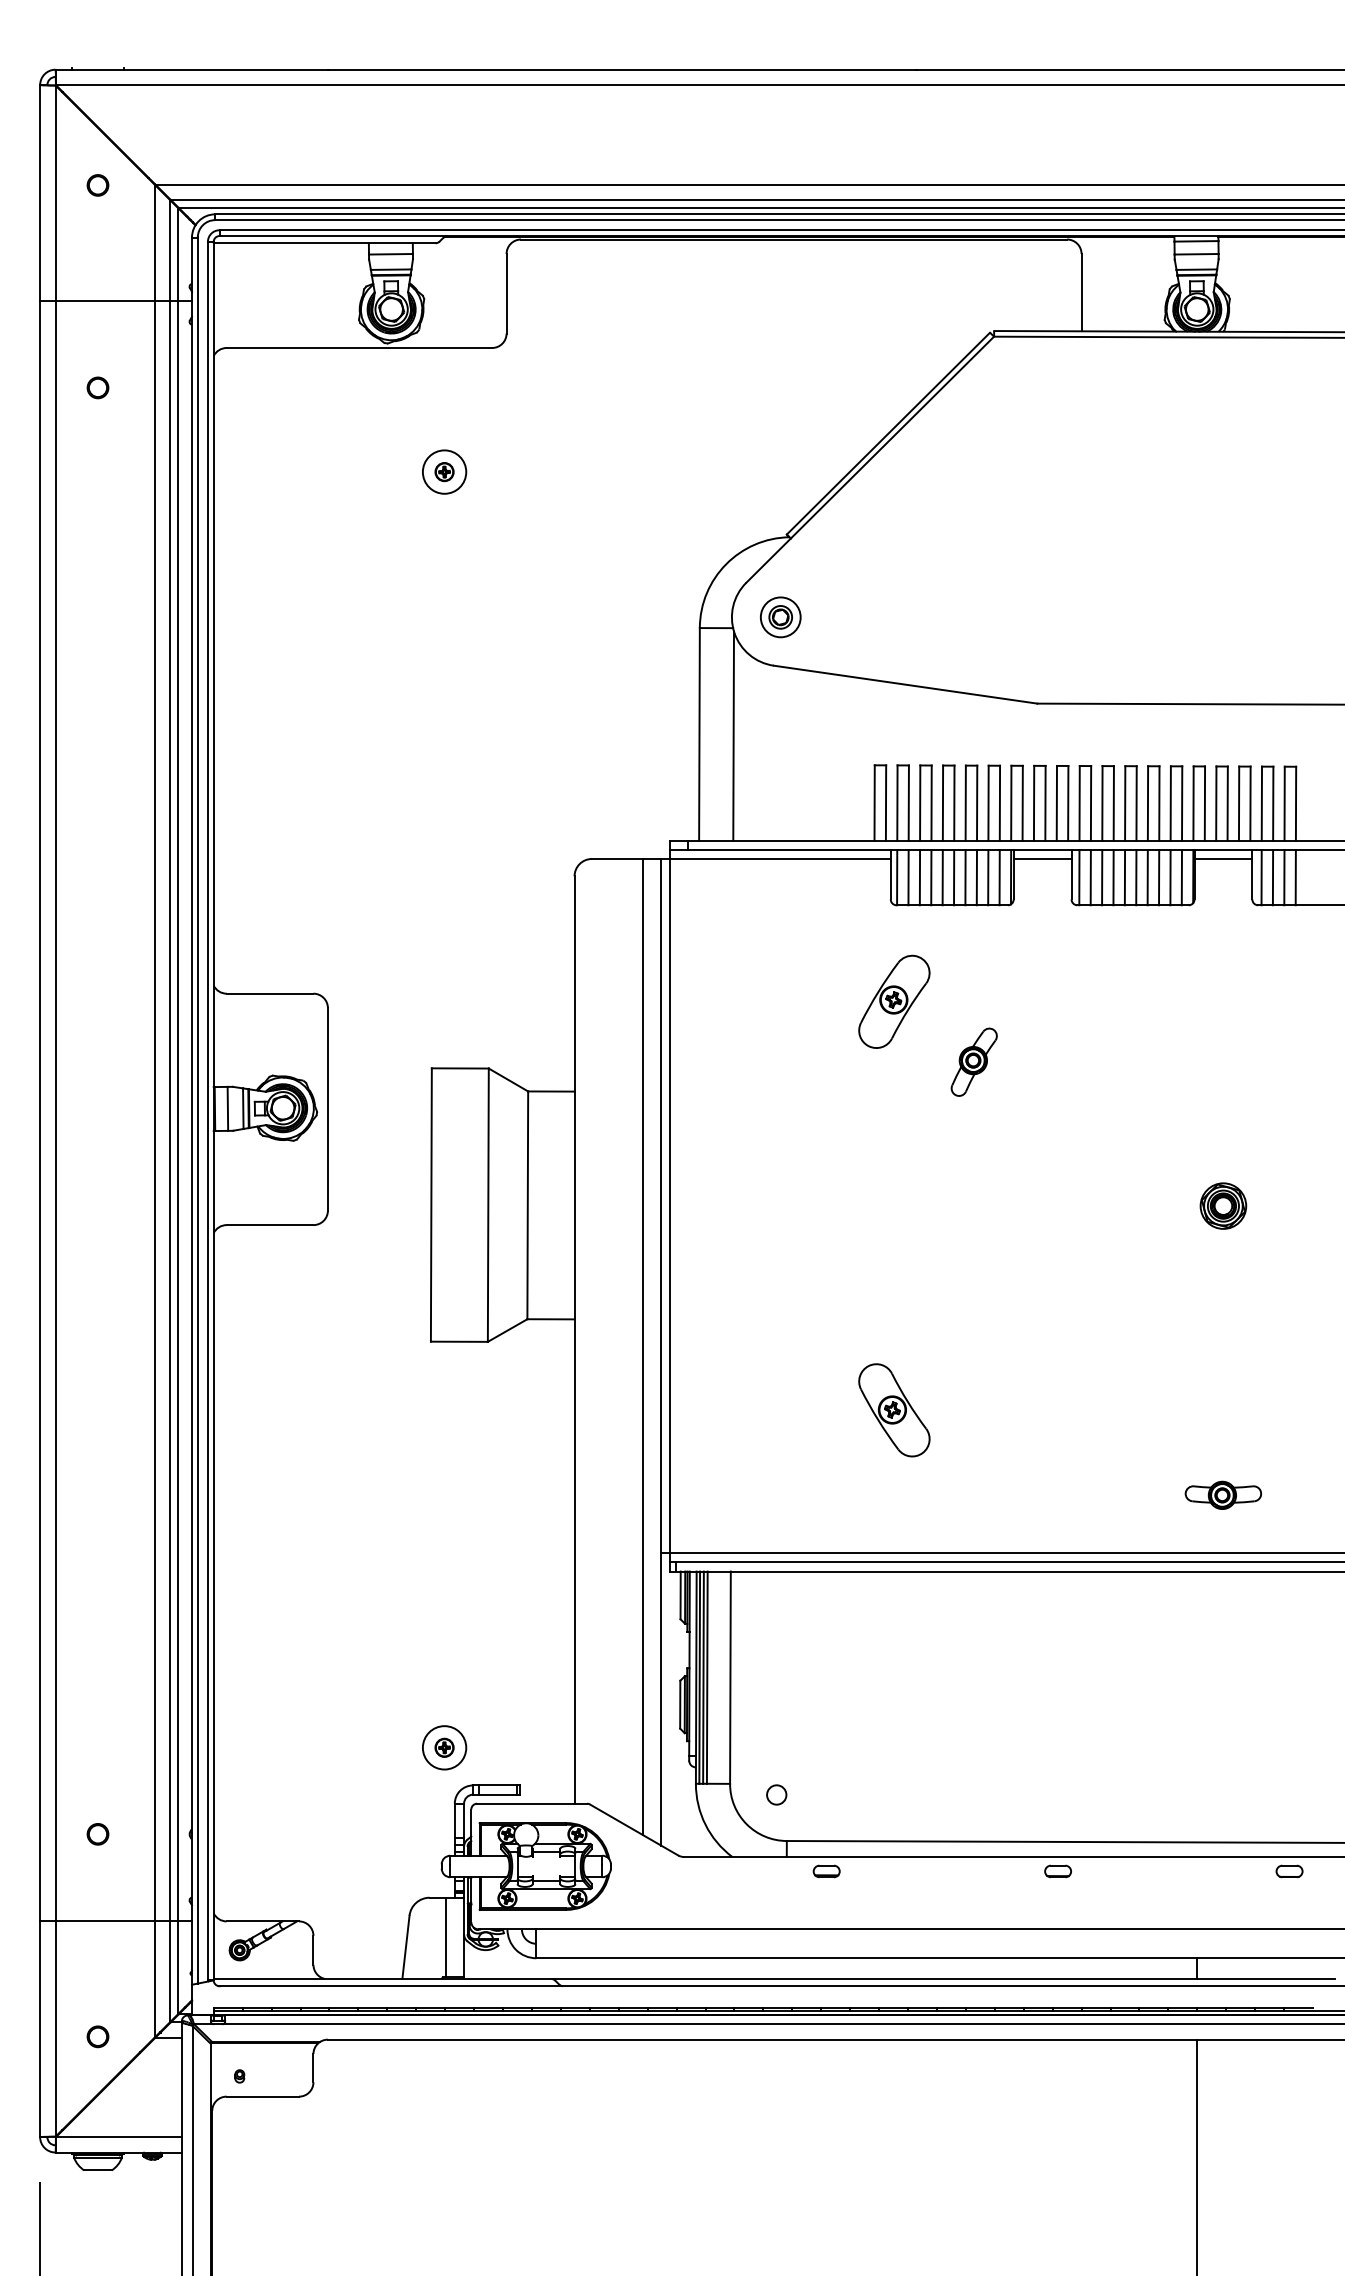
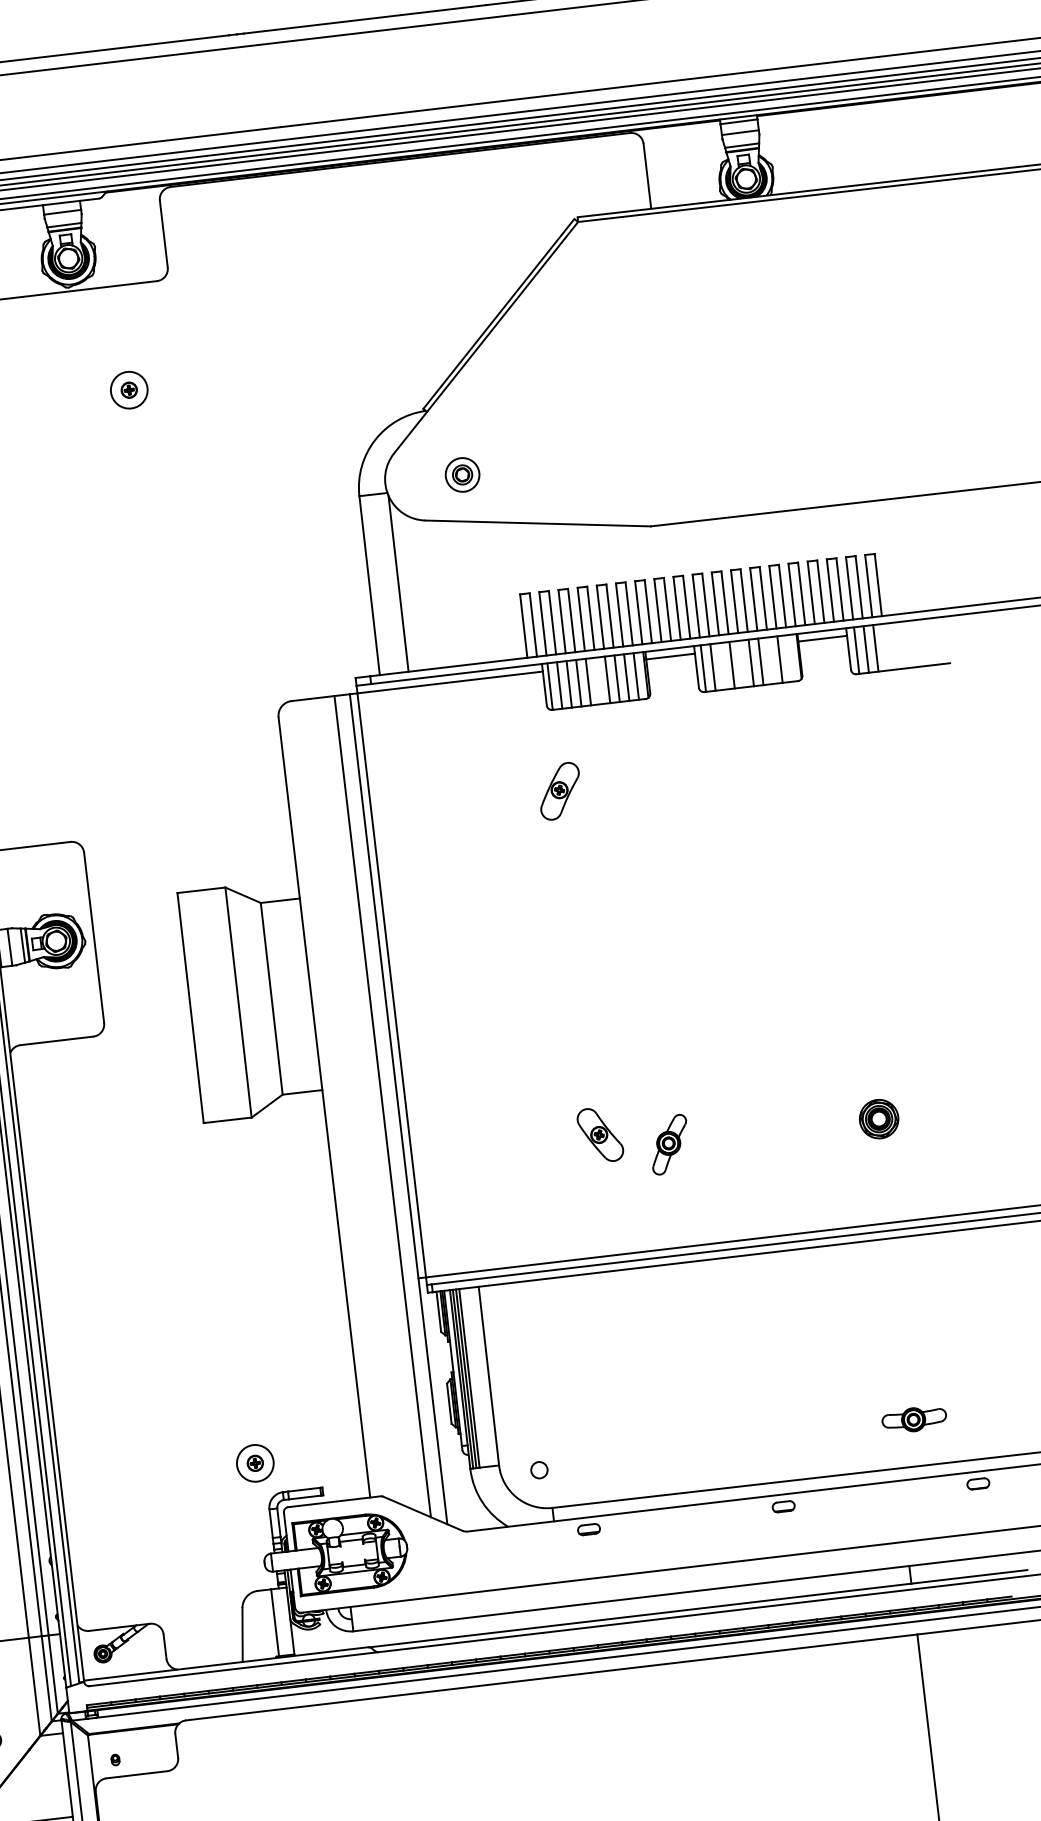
part: (780, 617) -> (462, 475), moved
line: (954, 877) -> (598, 680), removed
line: (1102, 877) -> (722, 666), removed
line: (1124, 877) -> (741, 664), removed
line: (1159, 877) -> (770, 660), removed
line: (1181, 877) -> (789, 658), removed
line: (1295, 877) -> (885, 647), removed
part: (894, 1001) -> (560, 791), size x0.7
part: (973, 1061) -> (668, 1144), moved
part: (1223, 1205) -> (879, 1118), moved
part: (894, 1410) -> (600, 1135), size x0.7
part: (1223, 1494) -> (914, 1418), moved

